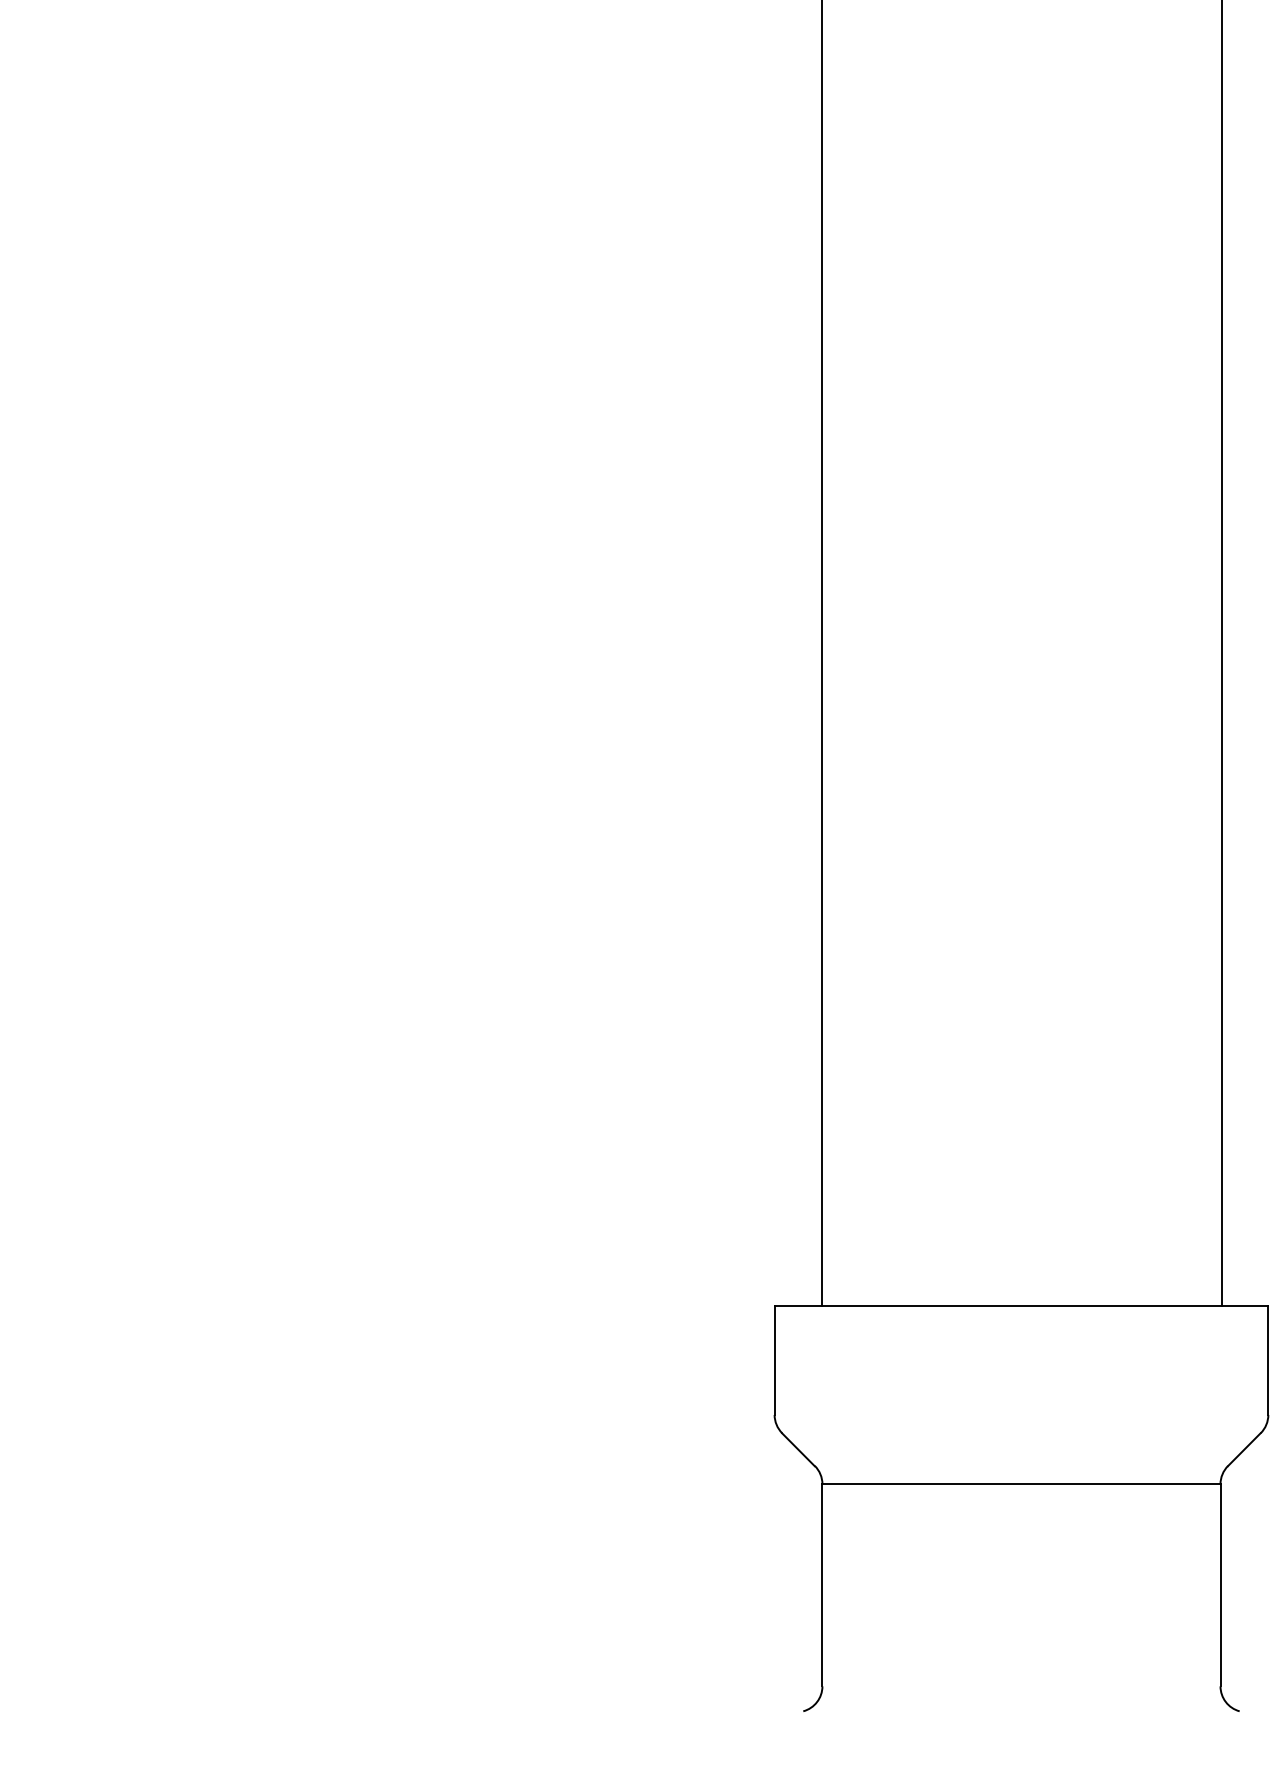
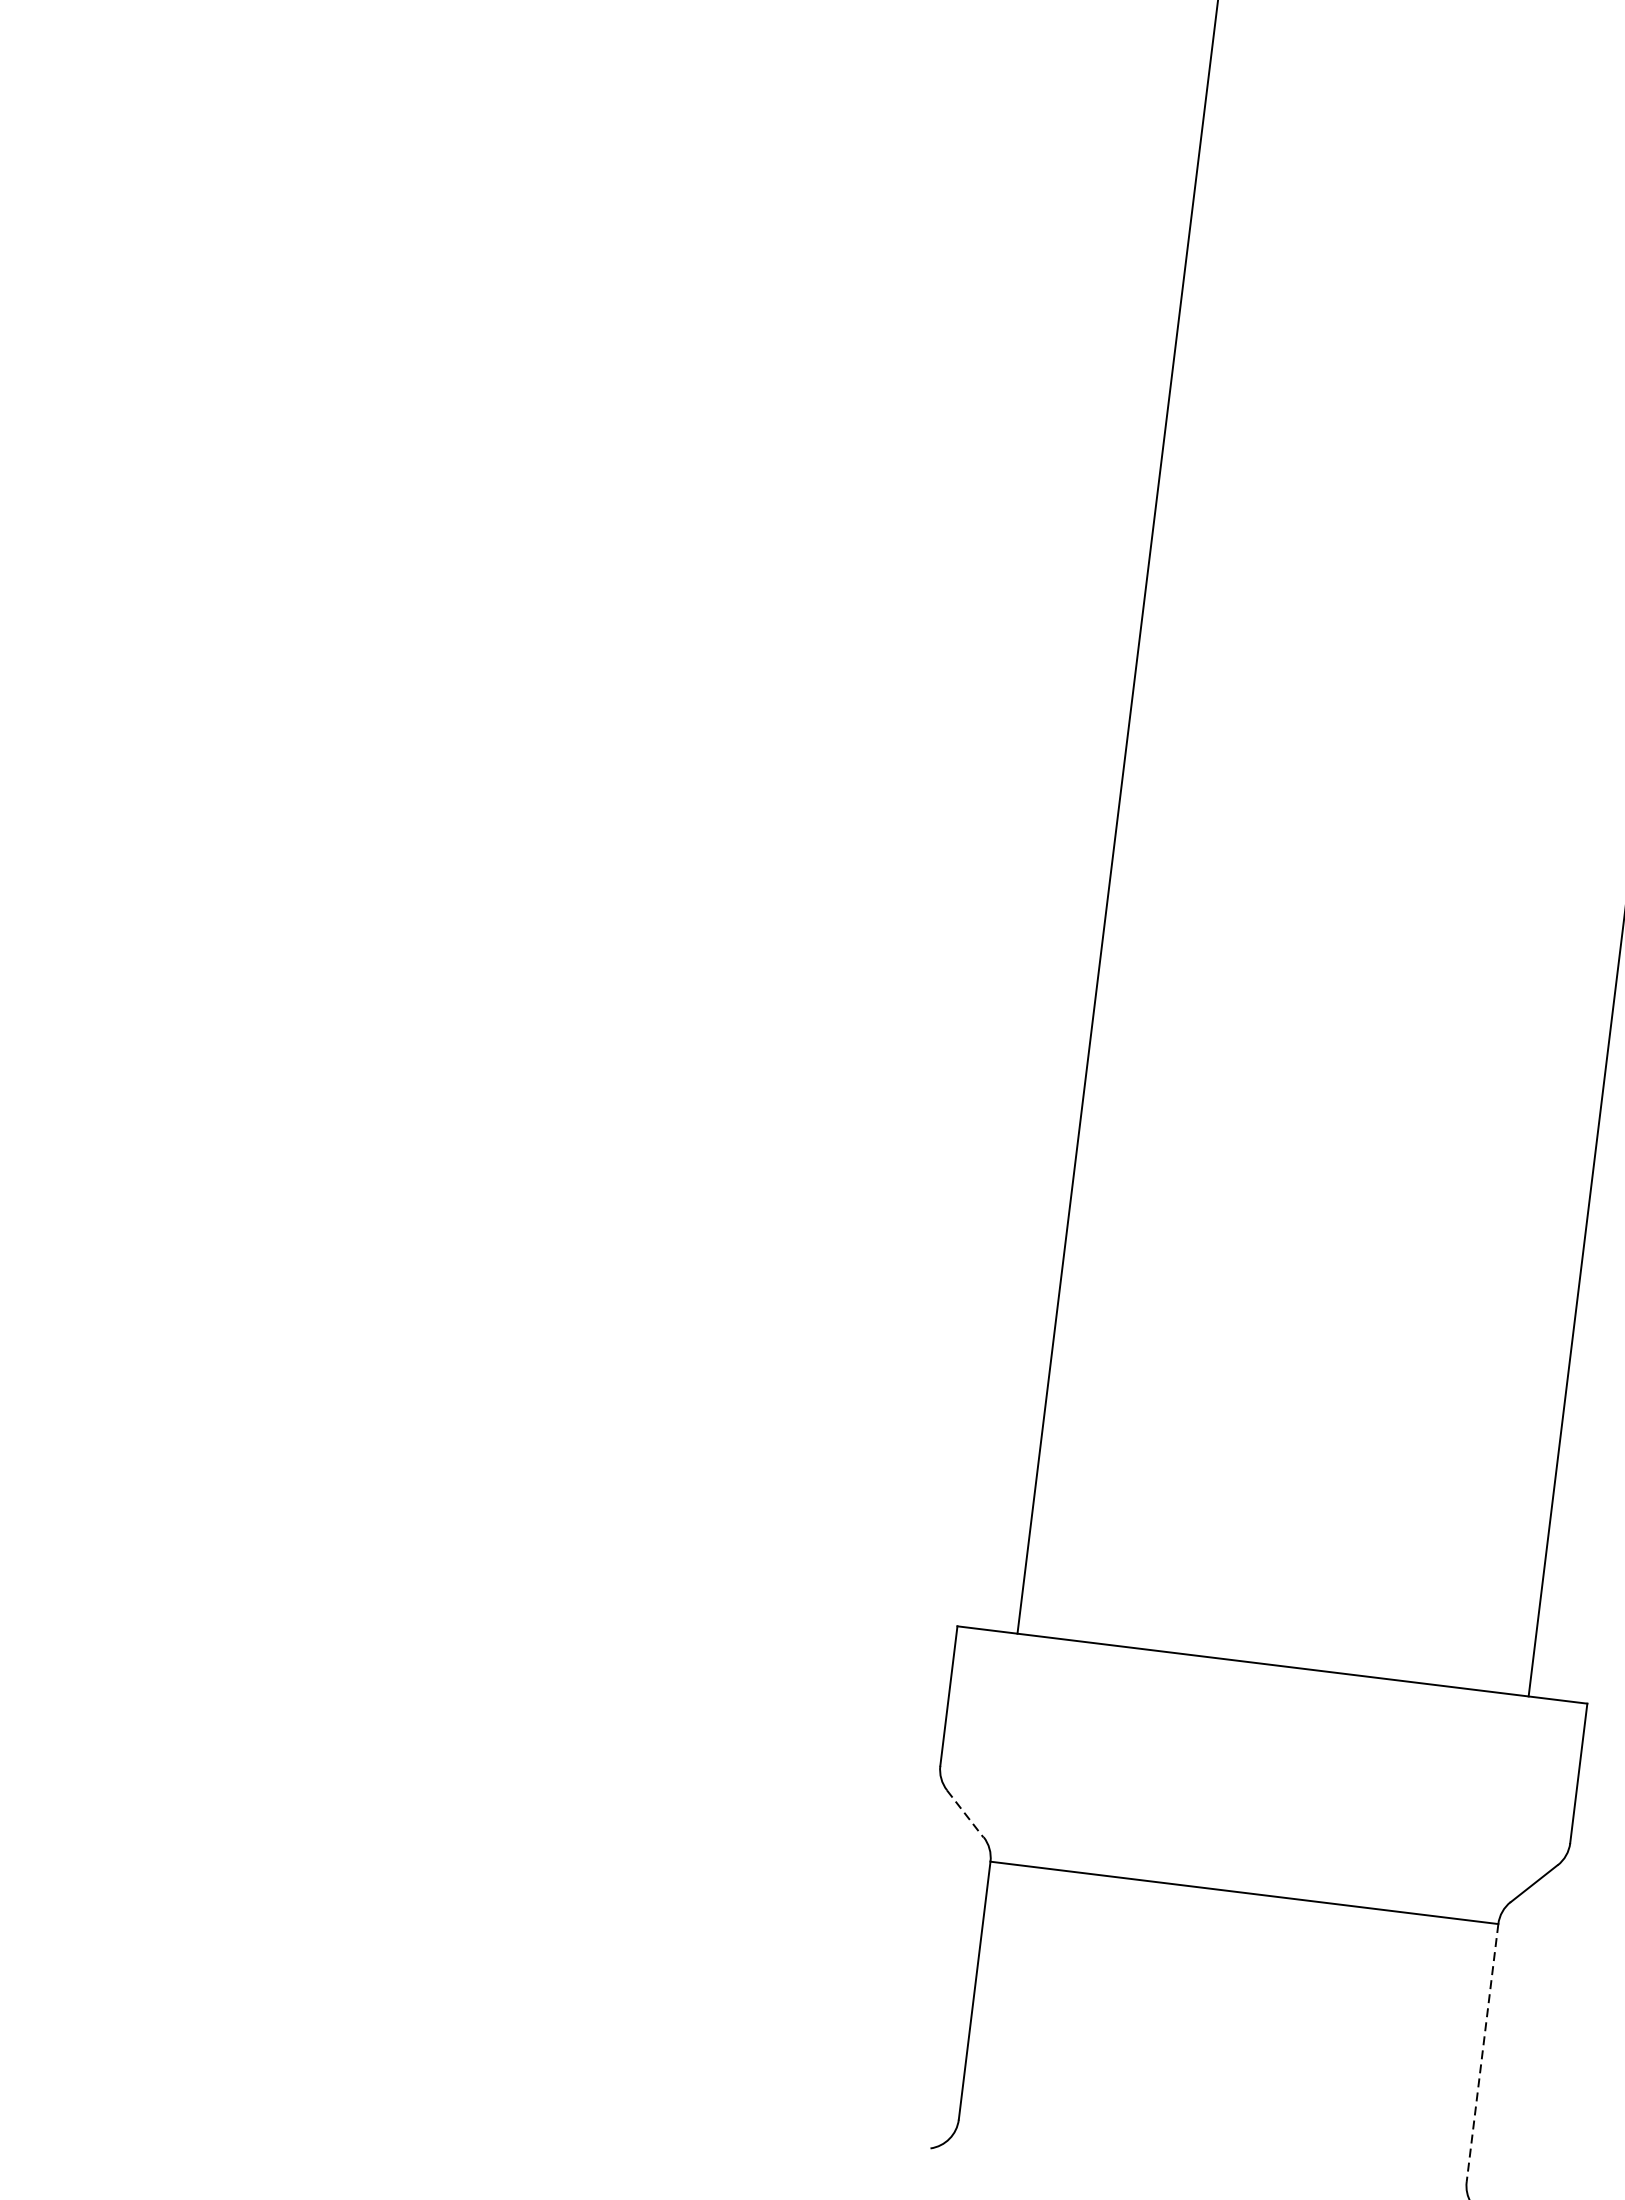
line: (798, 1450) -> (965, 1814), solid -> dashed
line: (1220, 1585) -> (1482, 2053), solid -> dashed

